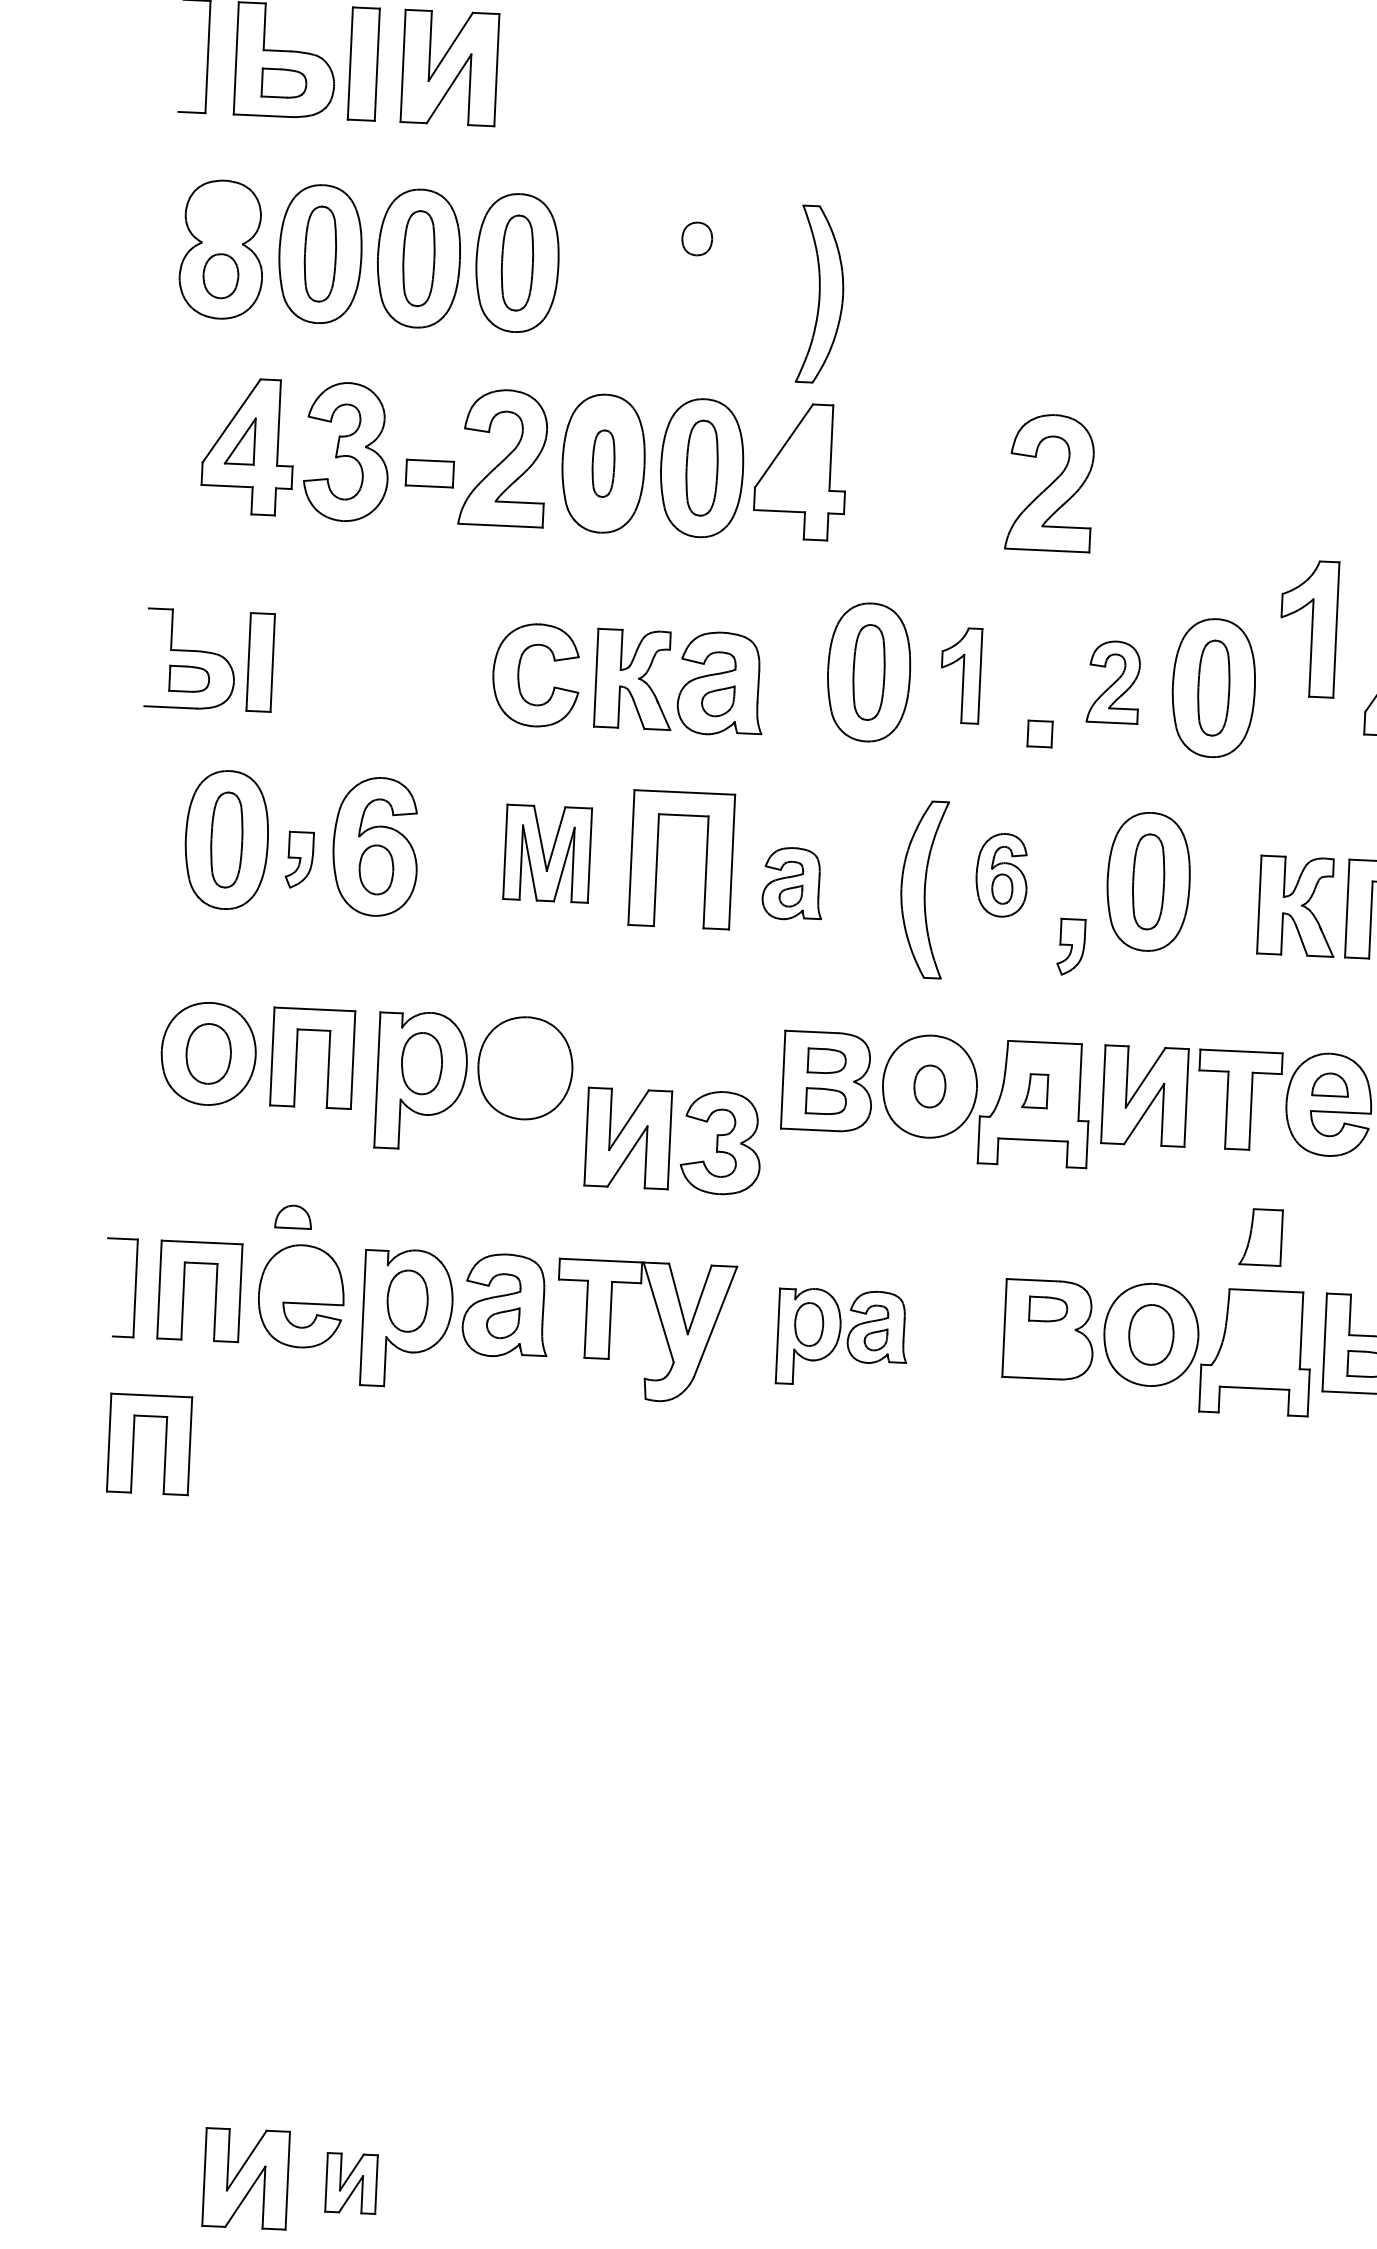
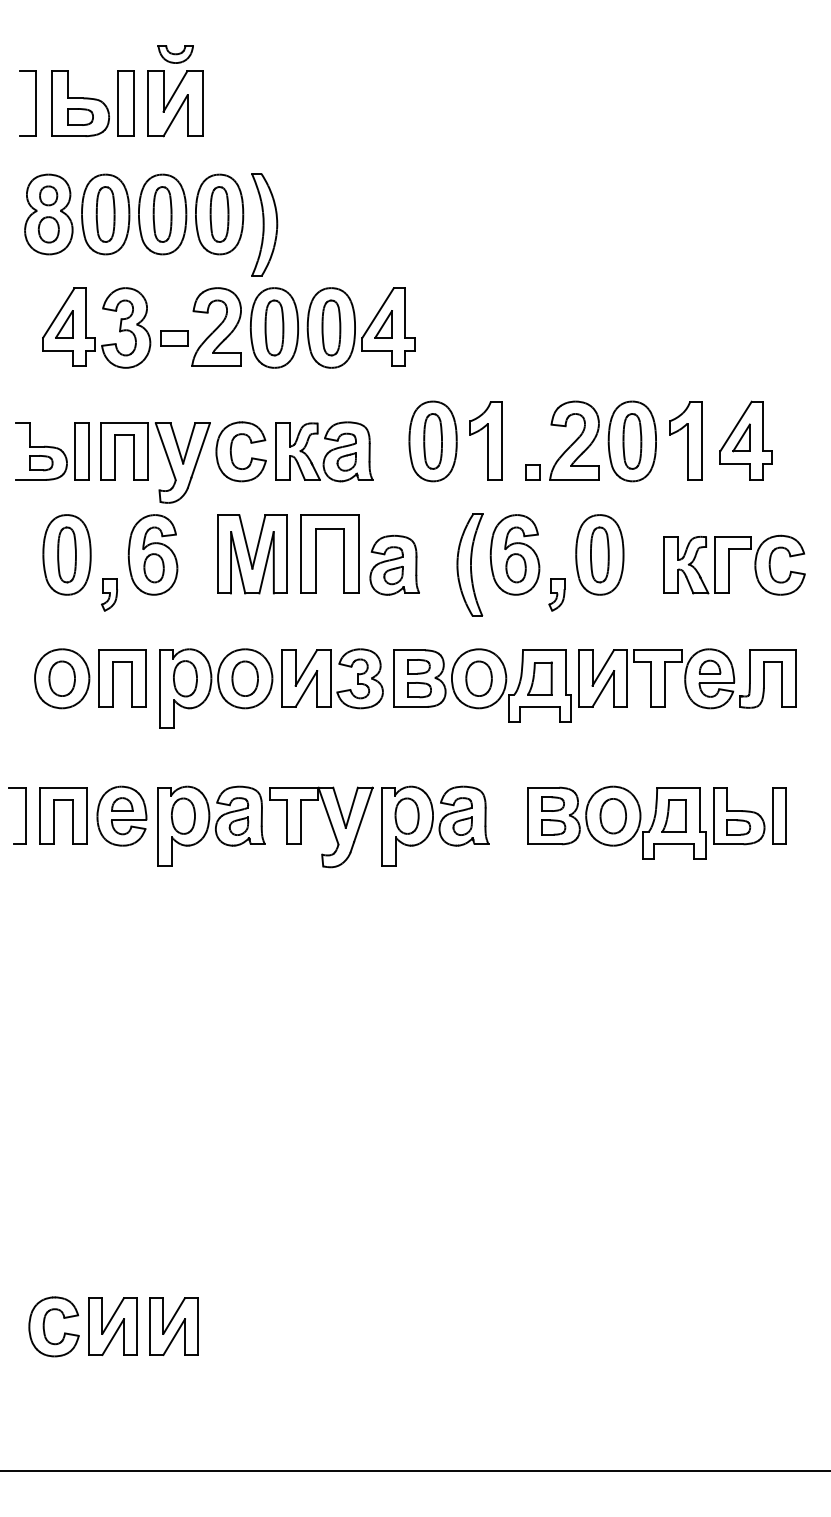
part: (697, 238) -> (48, 195), moved
part: (821, 294) -> (264, 224), moved
part: (603, 462) -> (274, 327), size x1.43
part: (792, 466) -> (383, 324), added
part: (1050, 481) -> (532, 326), removed
part: (1308, 628) -> (685, 440), moved
part: (959, 674) -> (485, 440), size x1.43
part: (1113, 681) -> (574, 440), size x1.67
part: (375, 686) -> (148, 462), added
part: (547, 853) -> (252, 554), size x1.43
part: (299, 859) -> (109, 594), moved
part: (1000, 874) -> (514, 554), size x1.67
part: (792, 884) -> (394, 565), size x1.43
part: (524, 1067) -> (244, 678), added
part: (928, 1086) -> (478, 678), size x1.43
part: (1034, 1090) -> (539, 678), size x1.67
part: (673, 1140) -> (332, 678), moved
part: (293, 1216) -> (122, 804), moved
part: (1260, 1236) -> (673, 815), moved
part: (843, 1337) -> (435, 825), size x1.43
part: (1047, 1349) -> (553, 827), added
part: (134, 1443) -> (29, 905), removed
part: (127, 2173) -> (44, 1326), added
part: (350, 2183) -> (173, 1326), size x1.67

